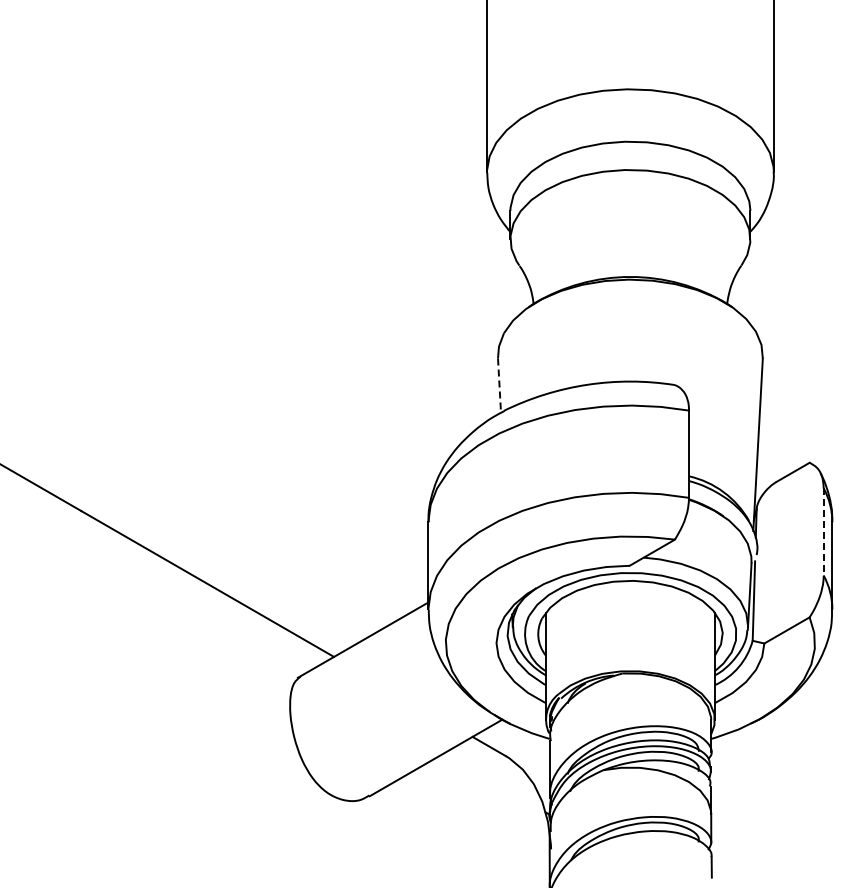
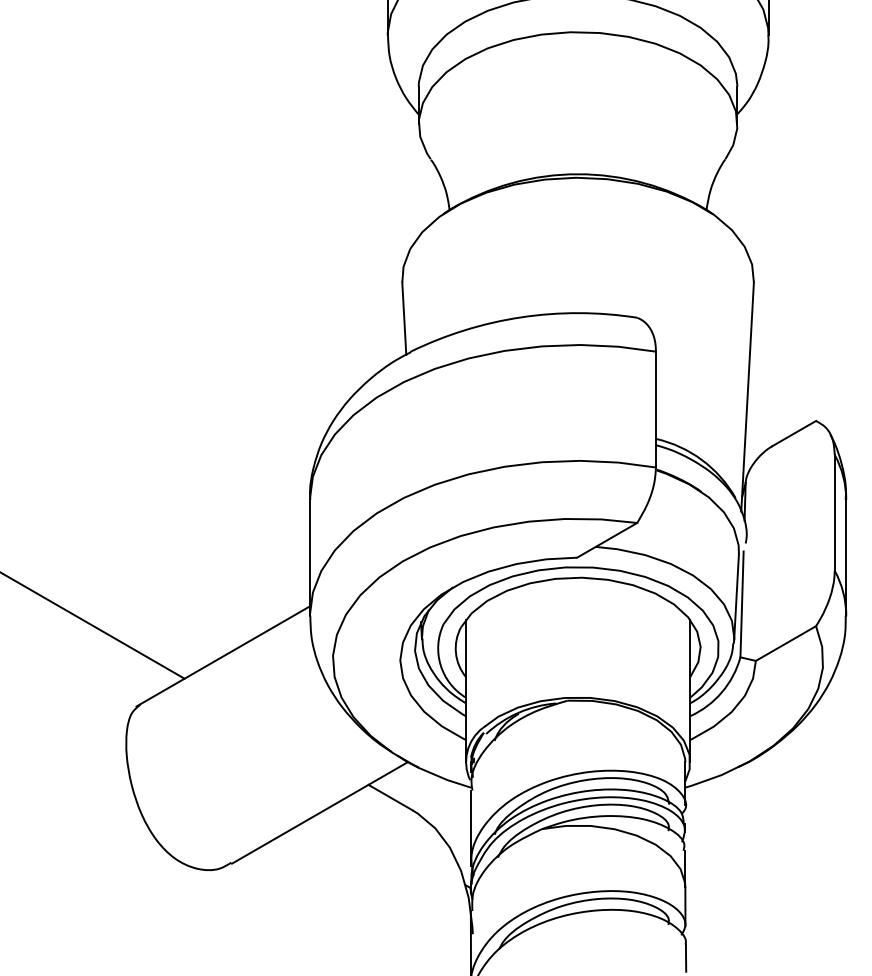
line: (499, 386) -> (404, 319), dashed -> solid
line: (823, 531) -> (834, 512), dashed -> solid

